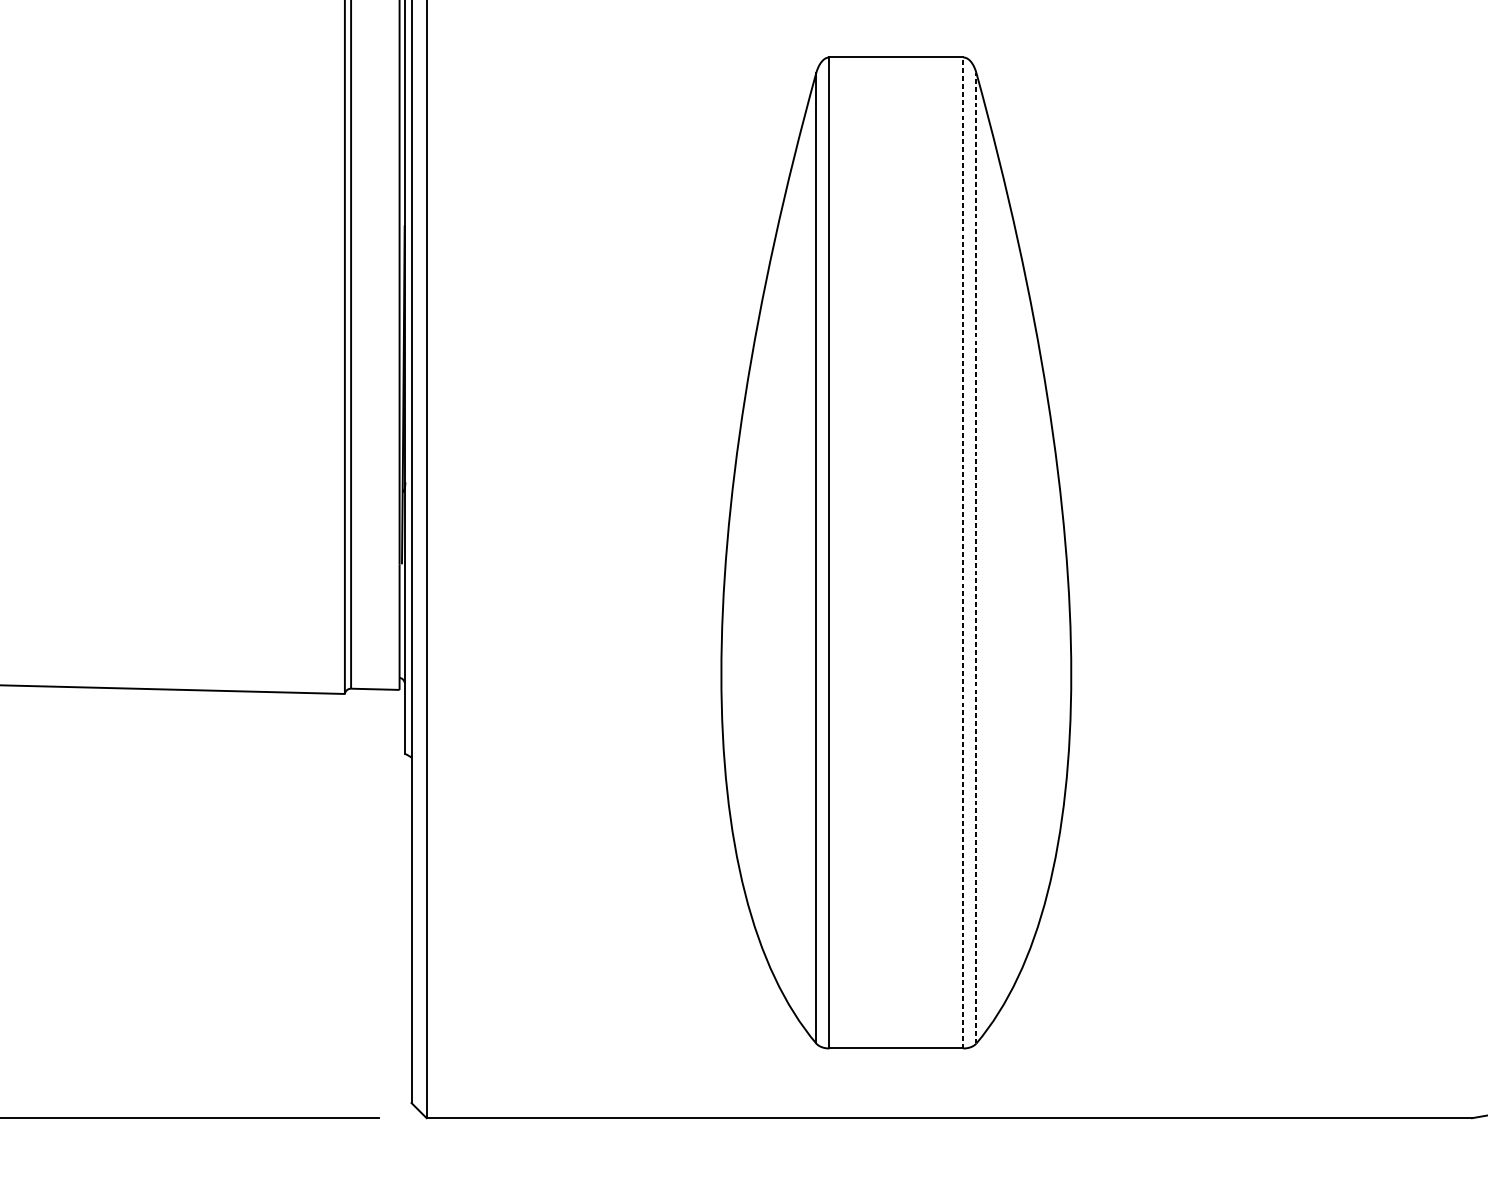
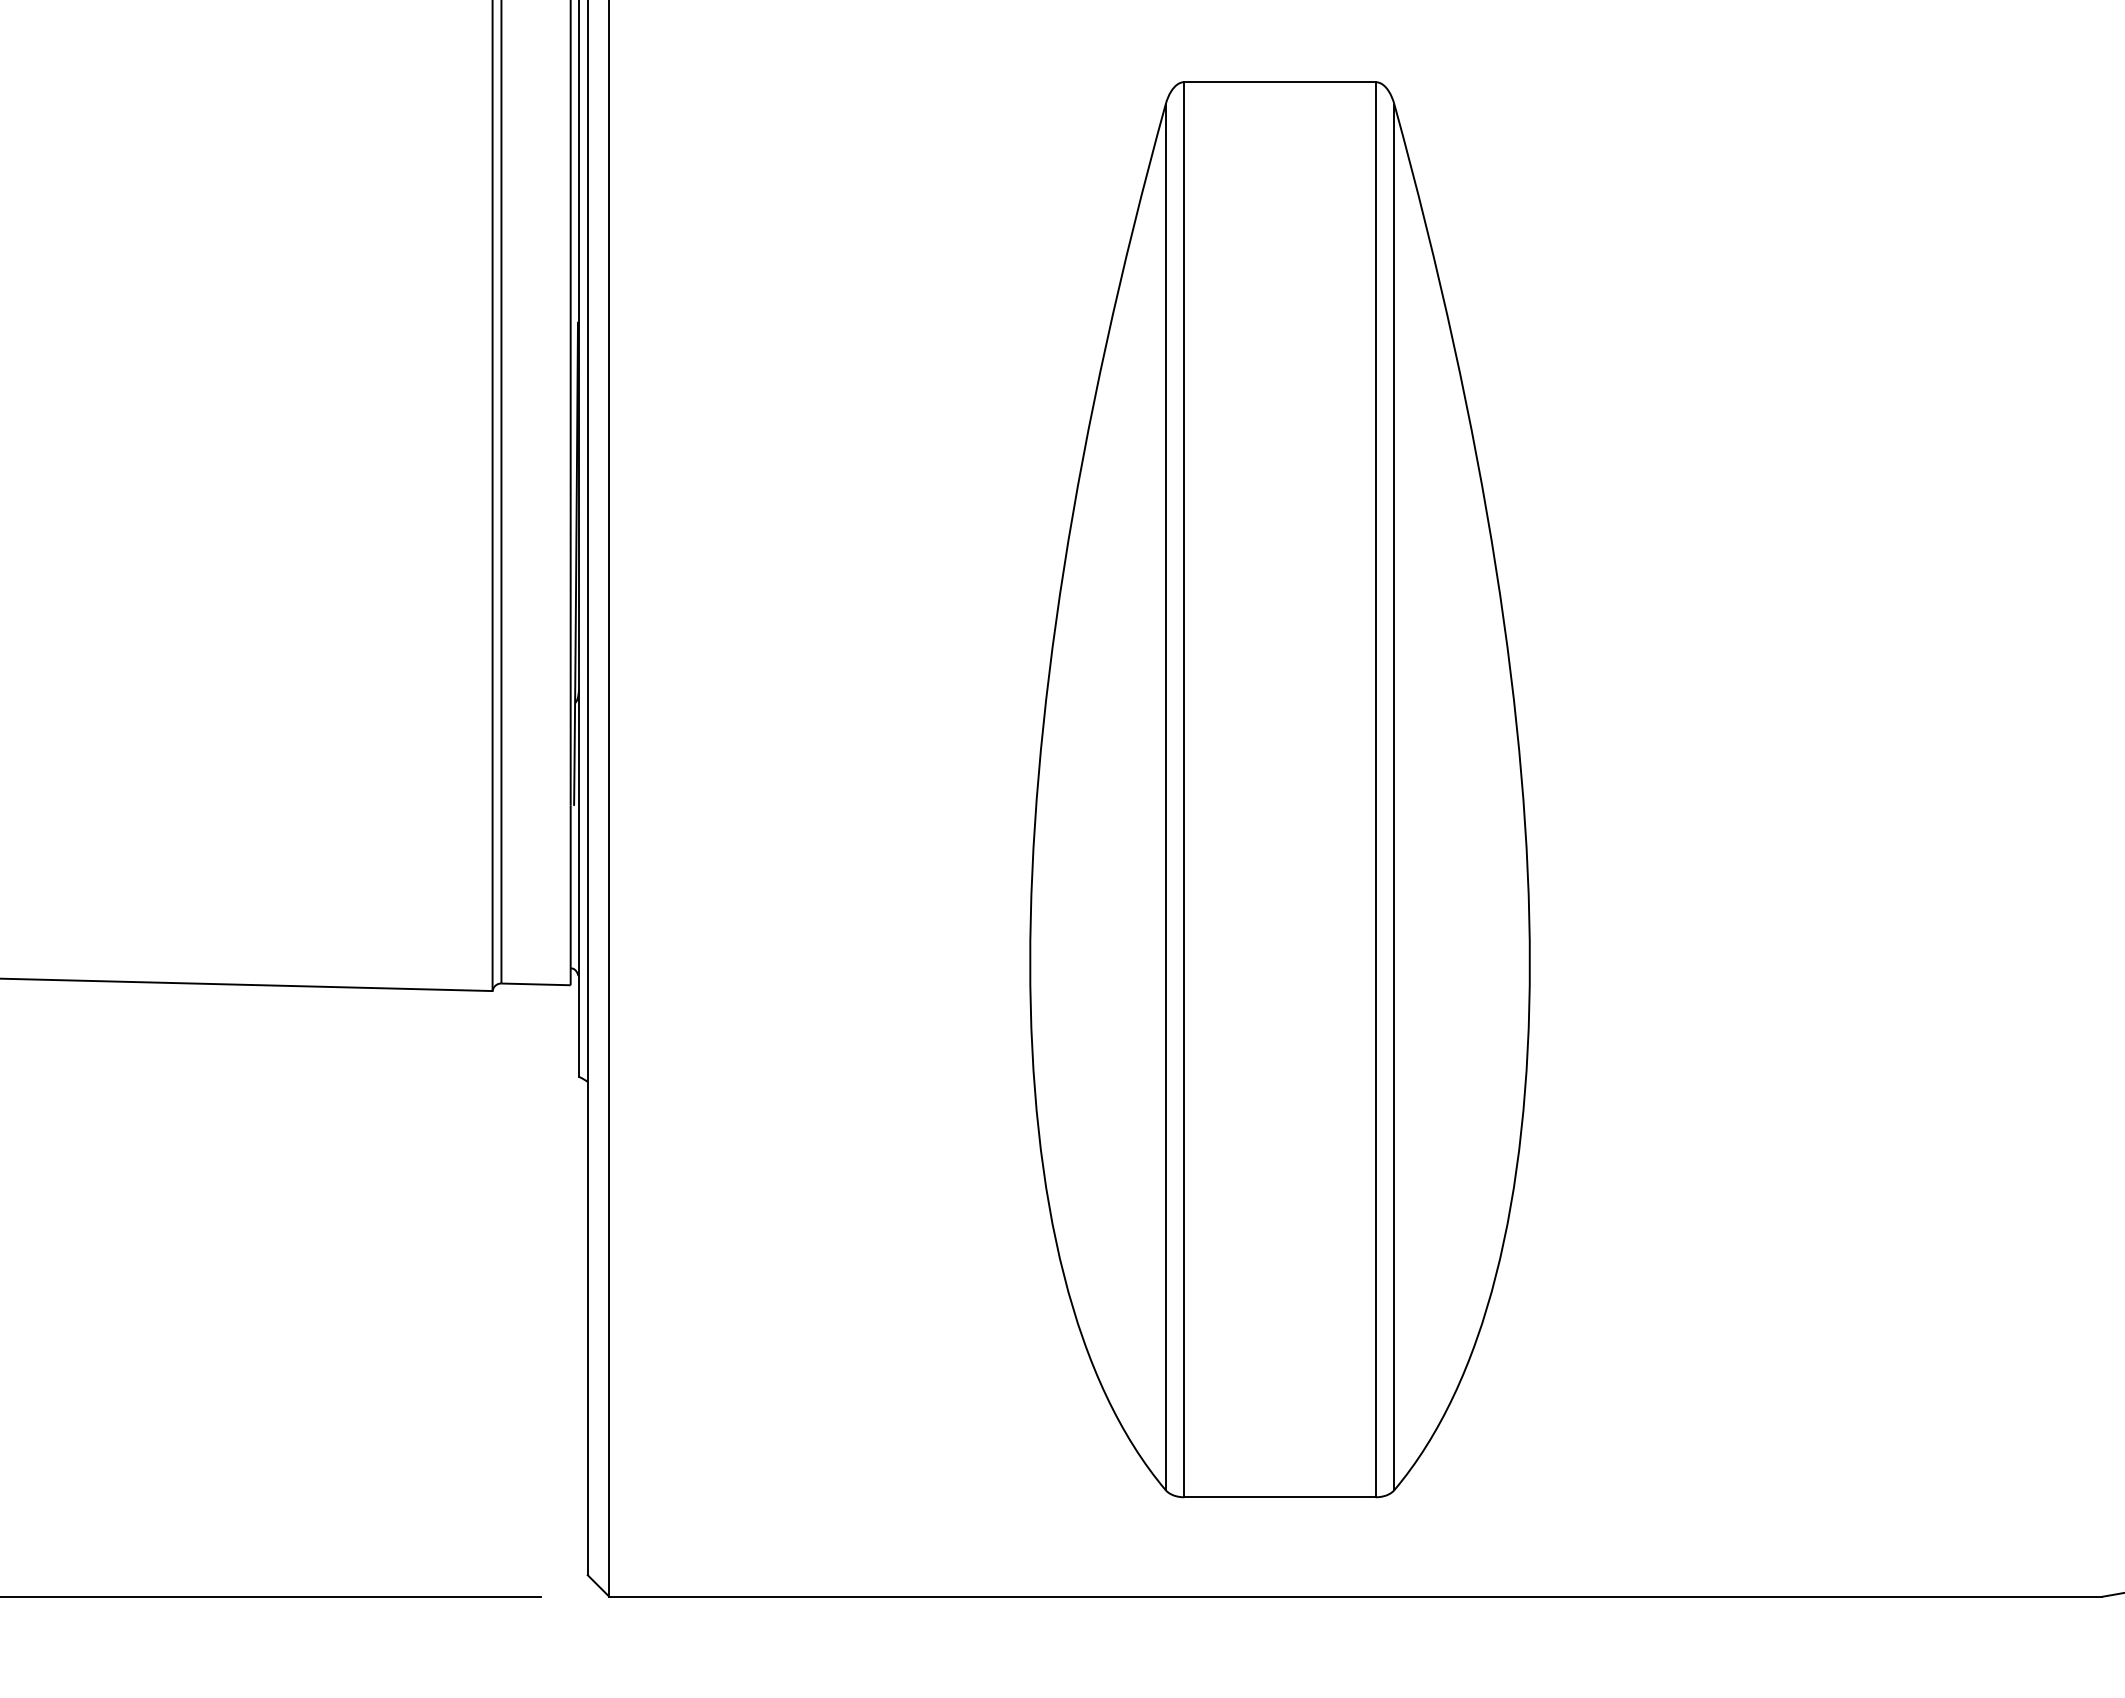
line: (963, 552) -> (1375, 789), dashed -> solid
line: (976, 558) -> (1394, 797), dashed -> solid

